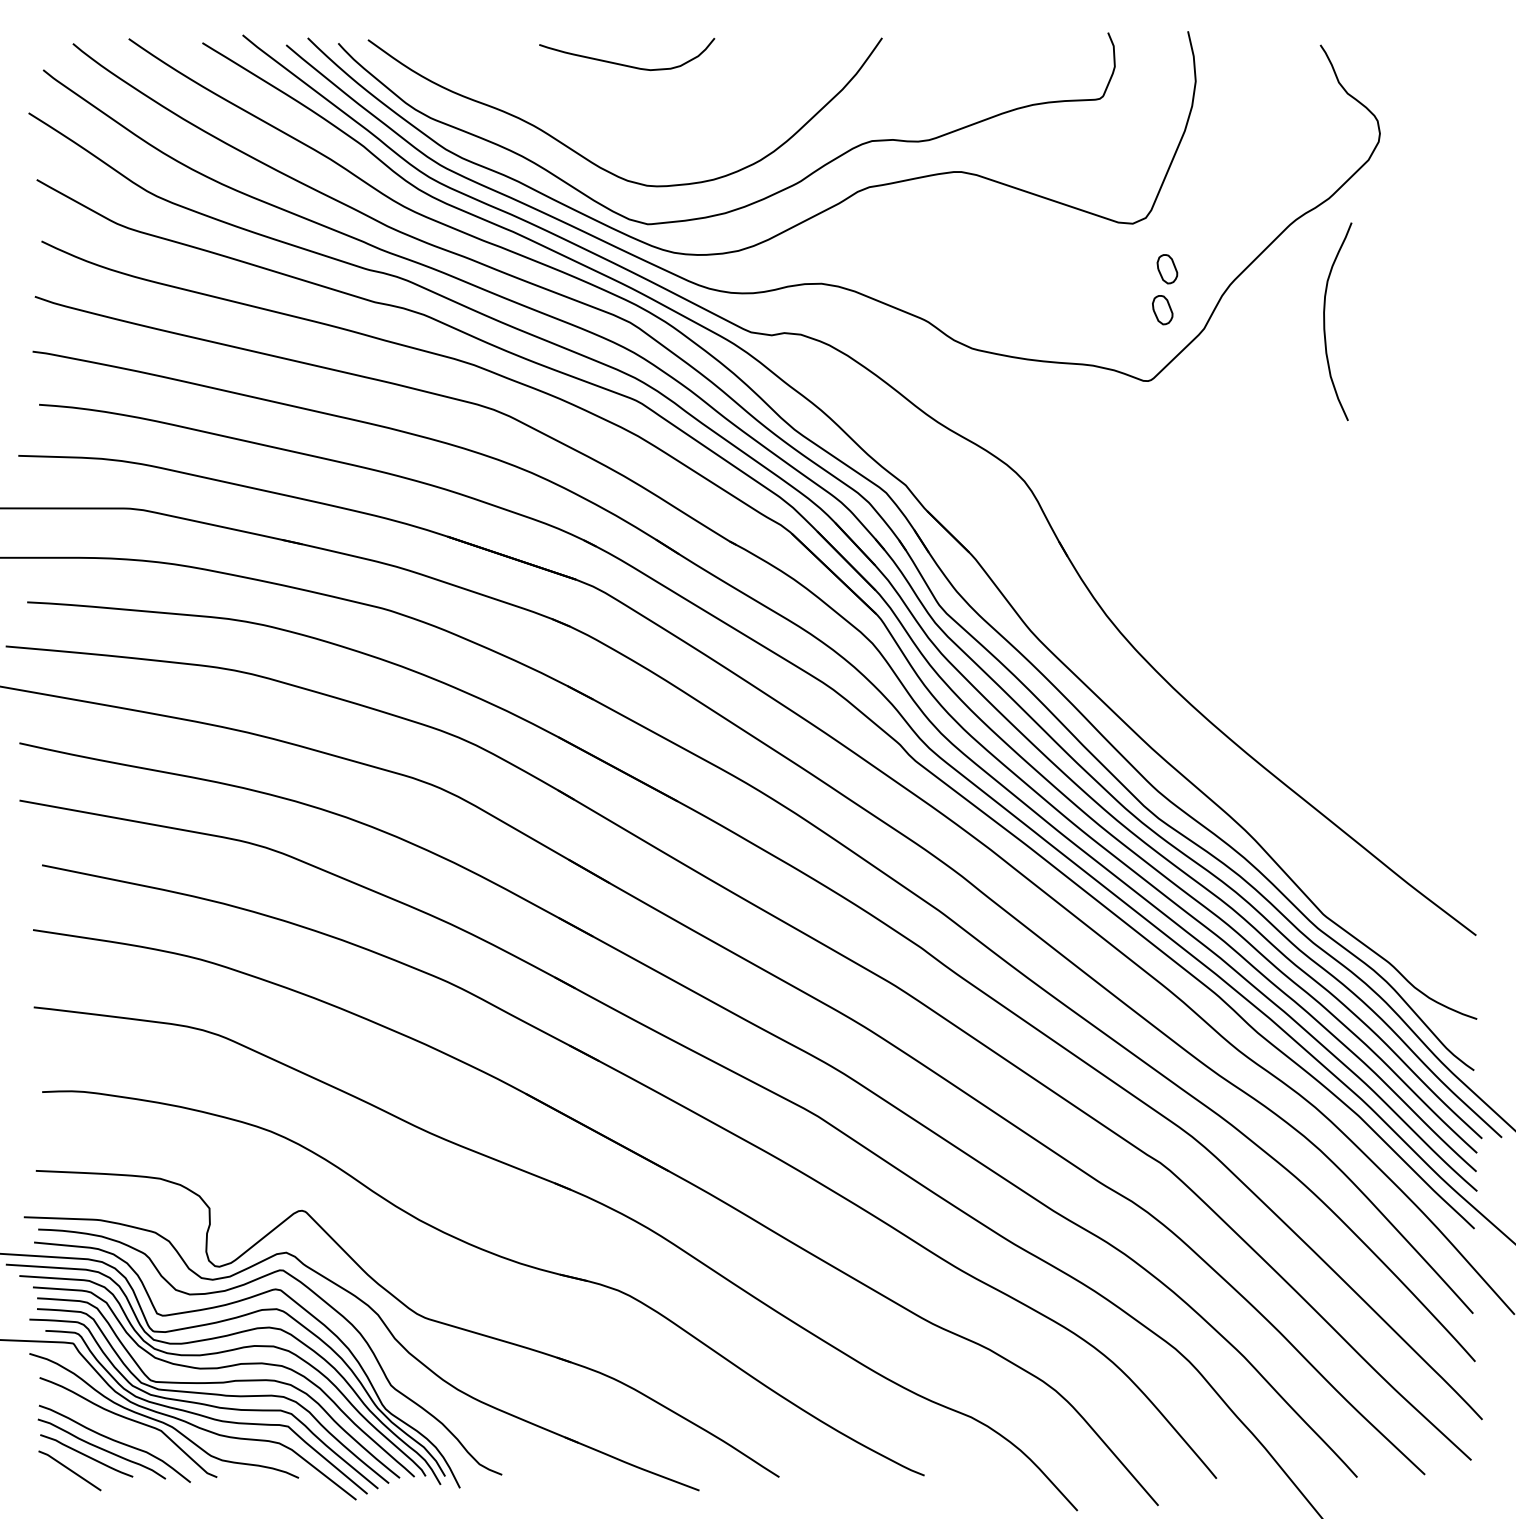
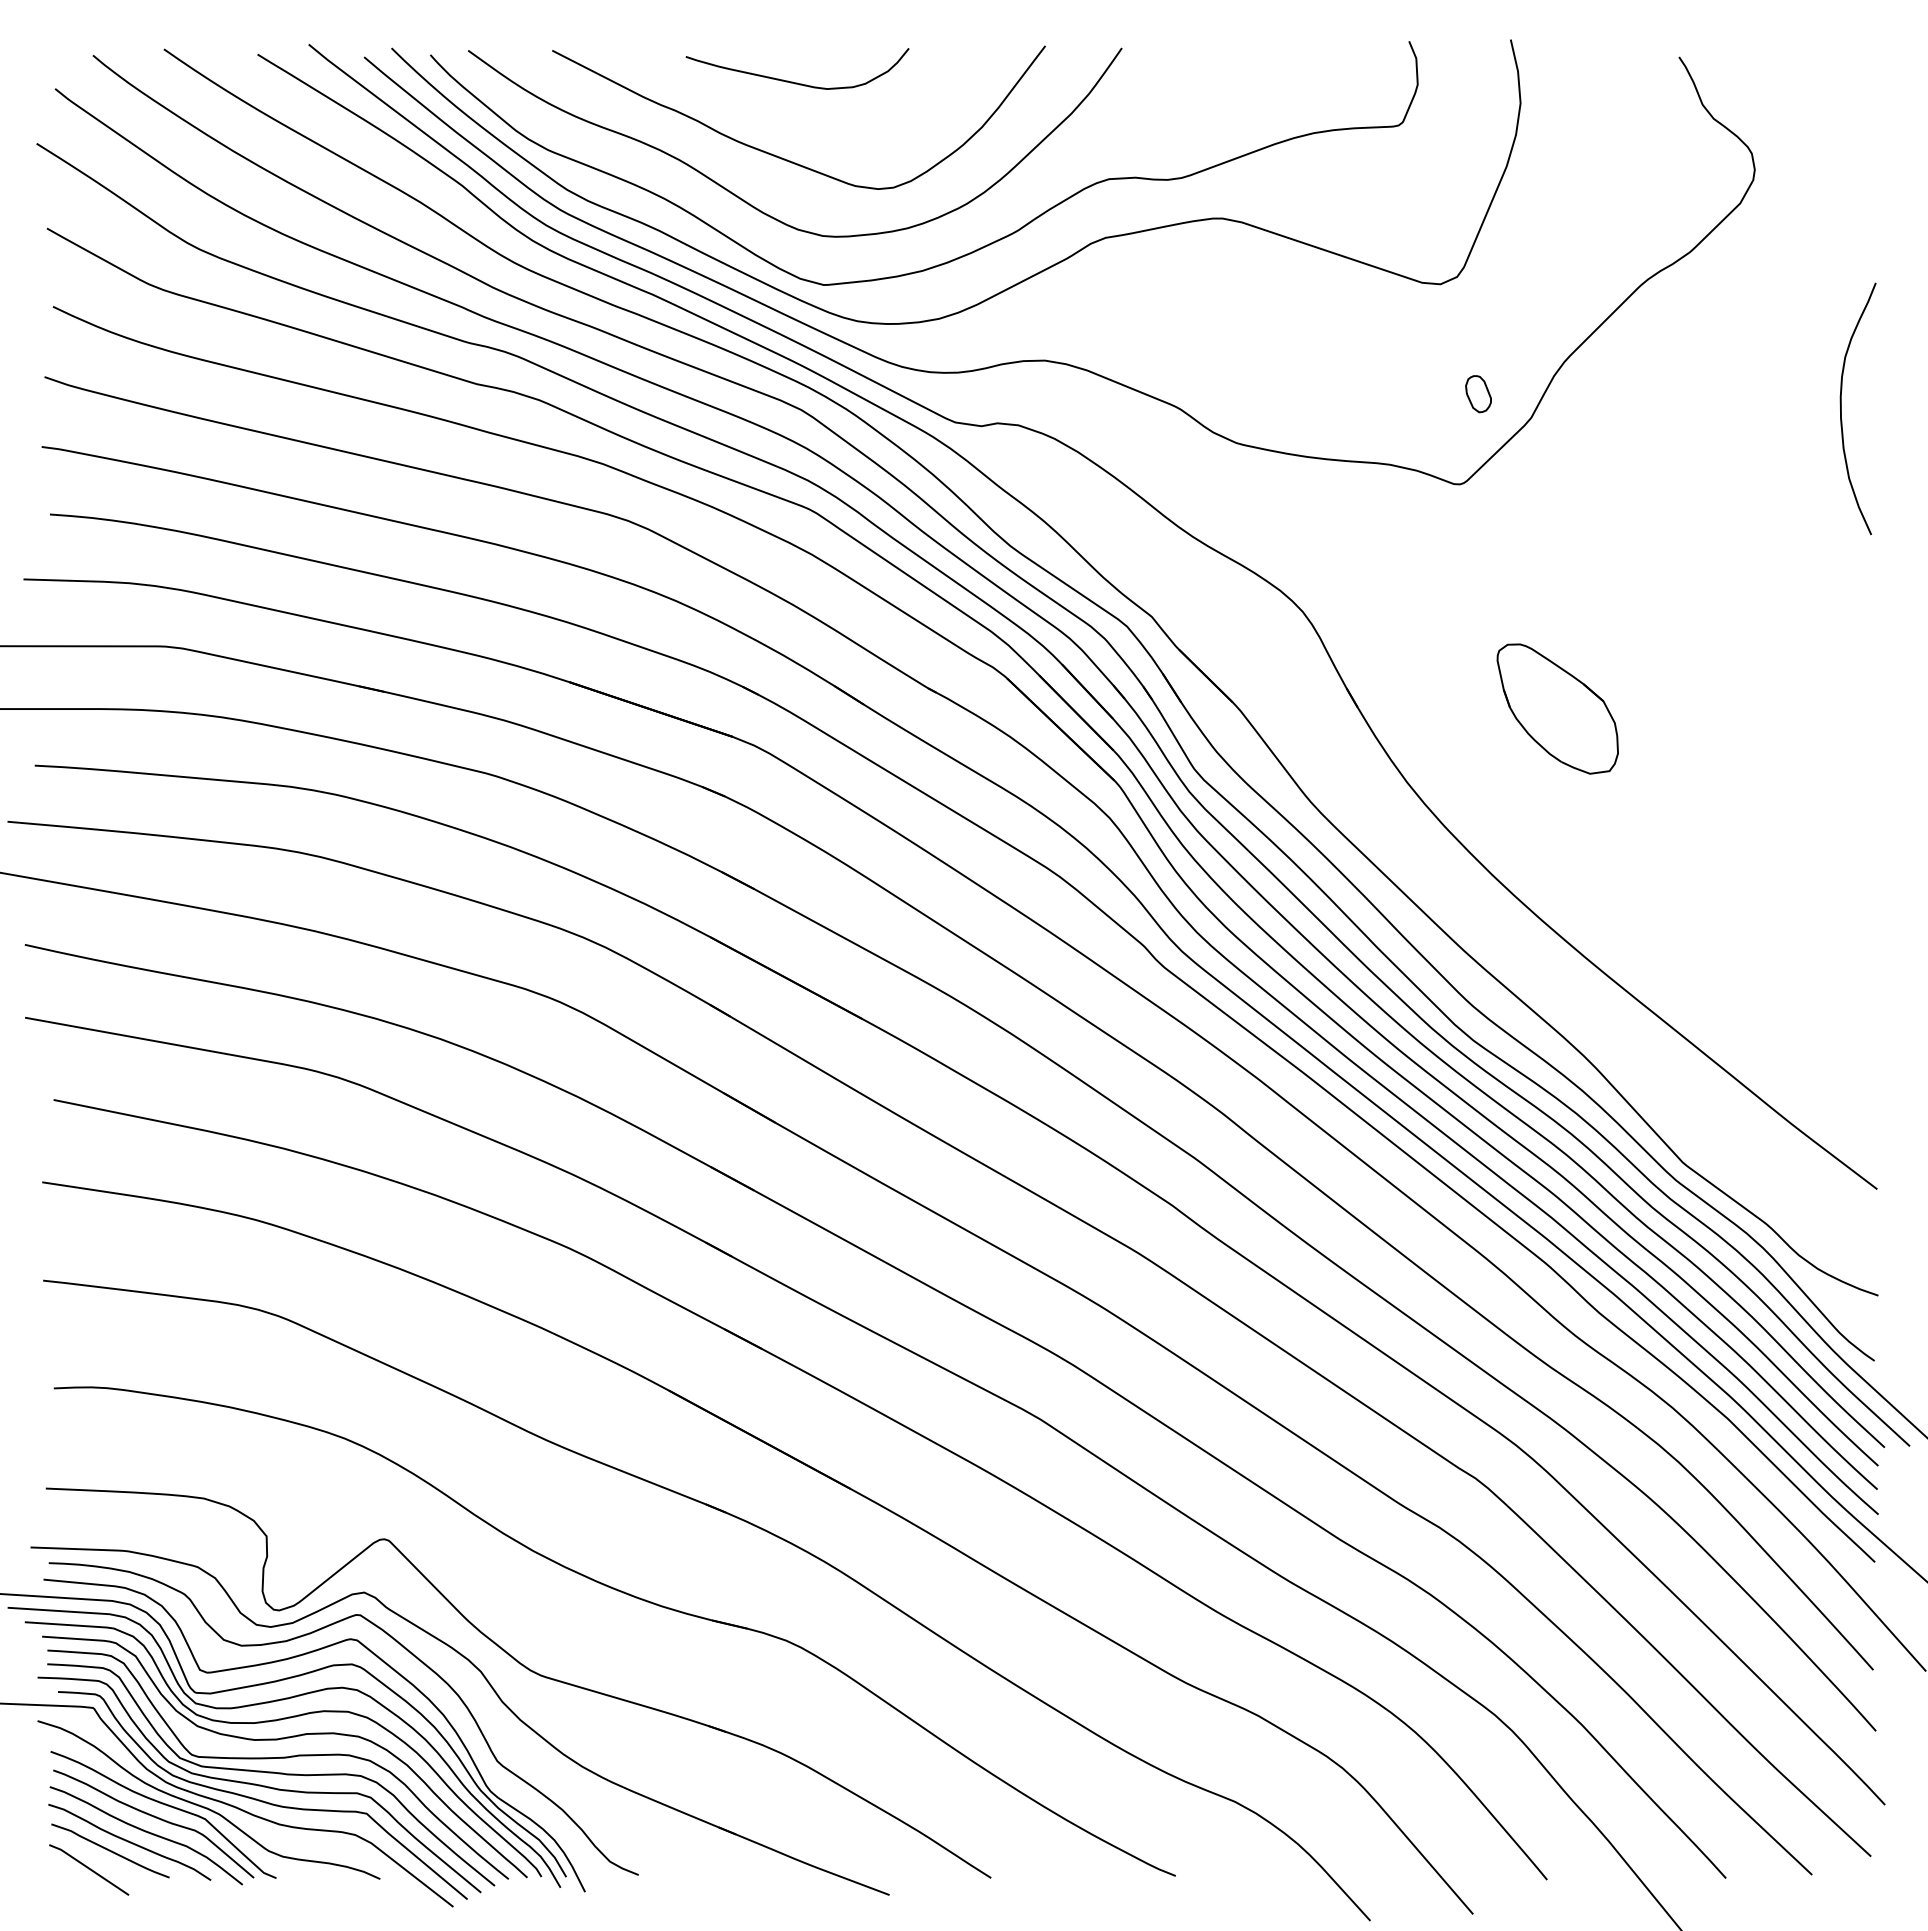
curve: (615, 124) -> (782, 157), added
part: (1167, 269) -> (1484, 342), removed
curve: (1324, 321) -> (1841, 408), moved
part: (1224, 557) -> (1557, 708), added
curve: (122, 1430) -> (155, 1818), added

